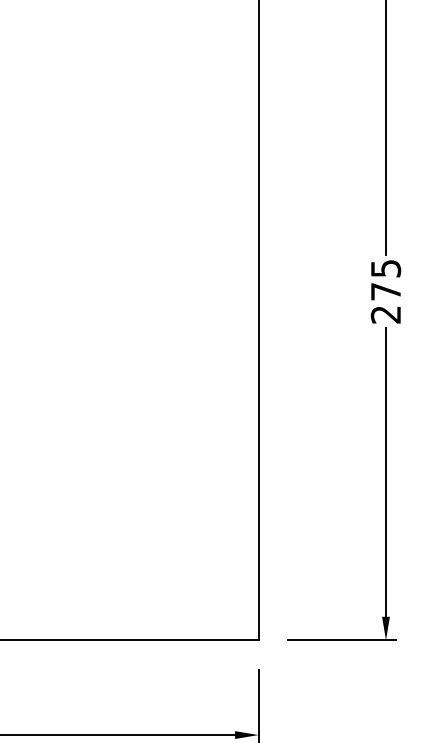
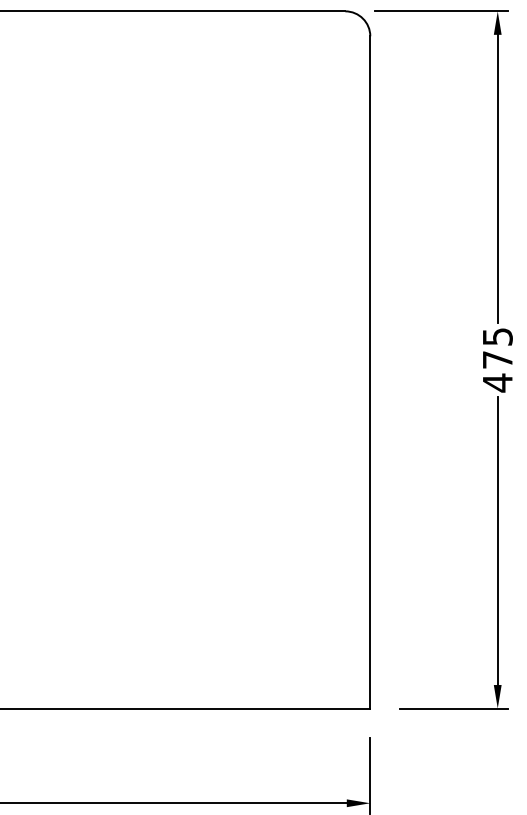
text: (385, 314) -> (497, 382), 275 -> 475

